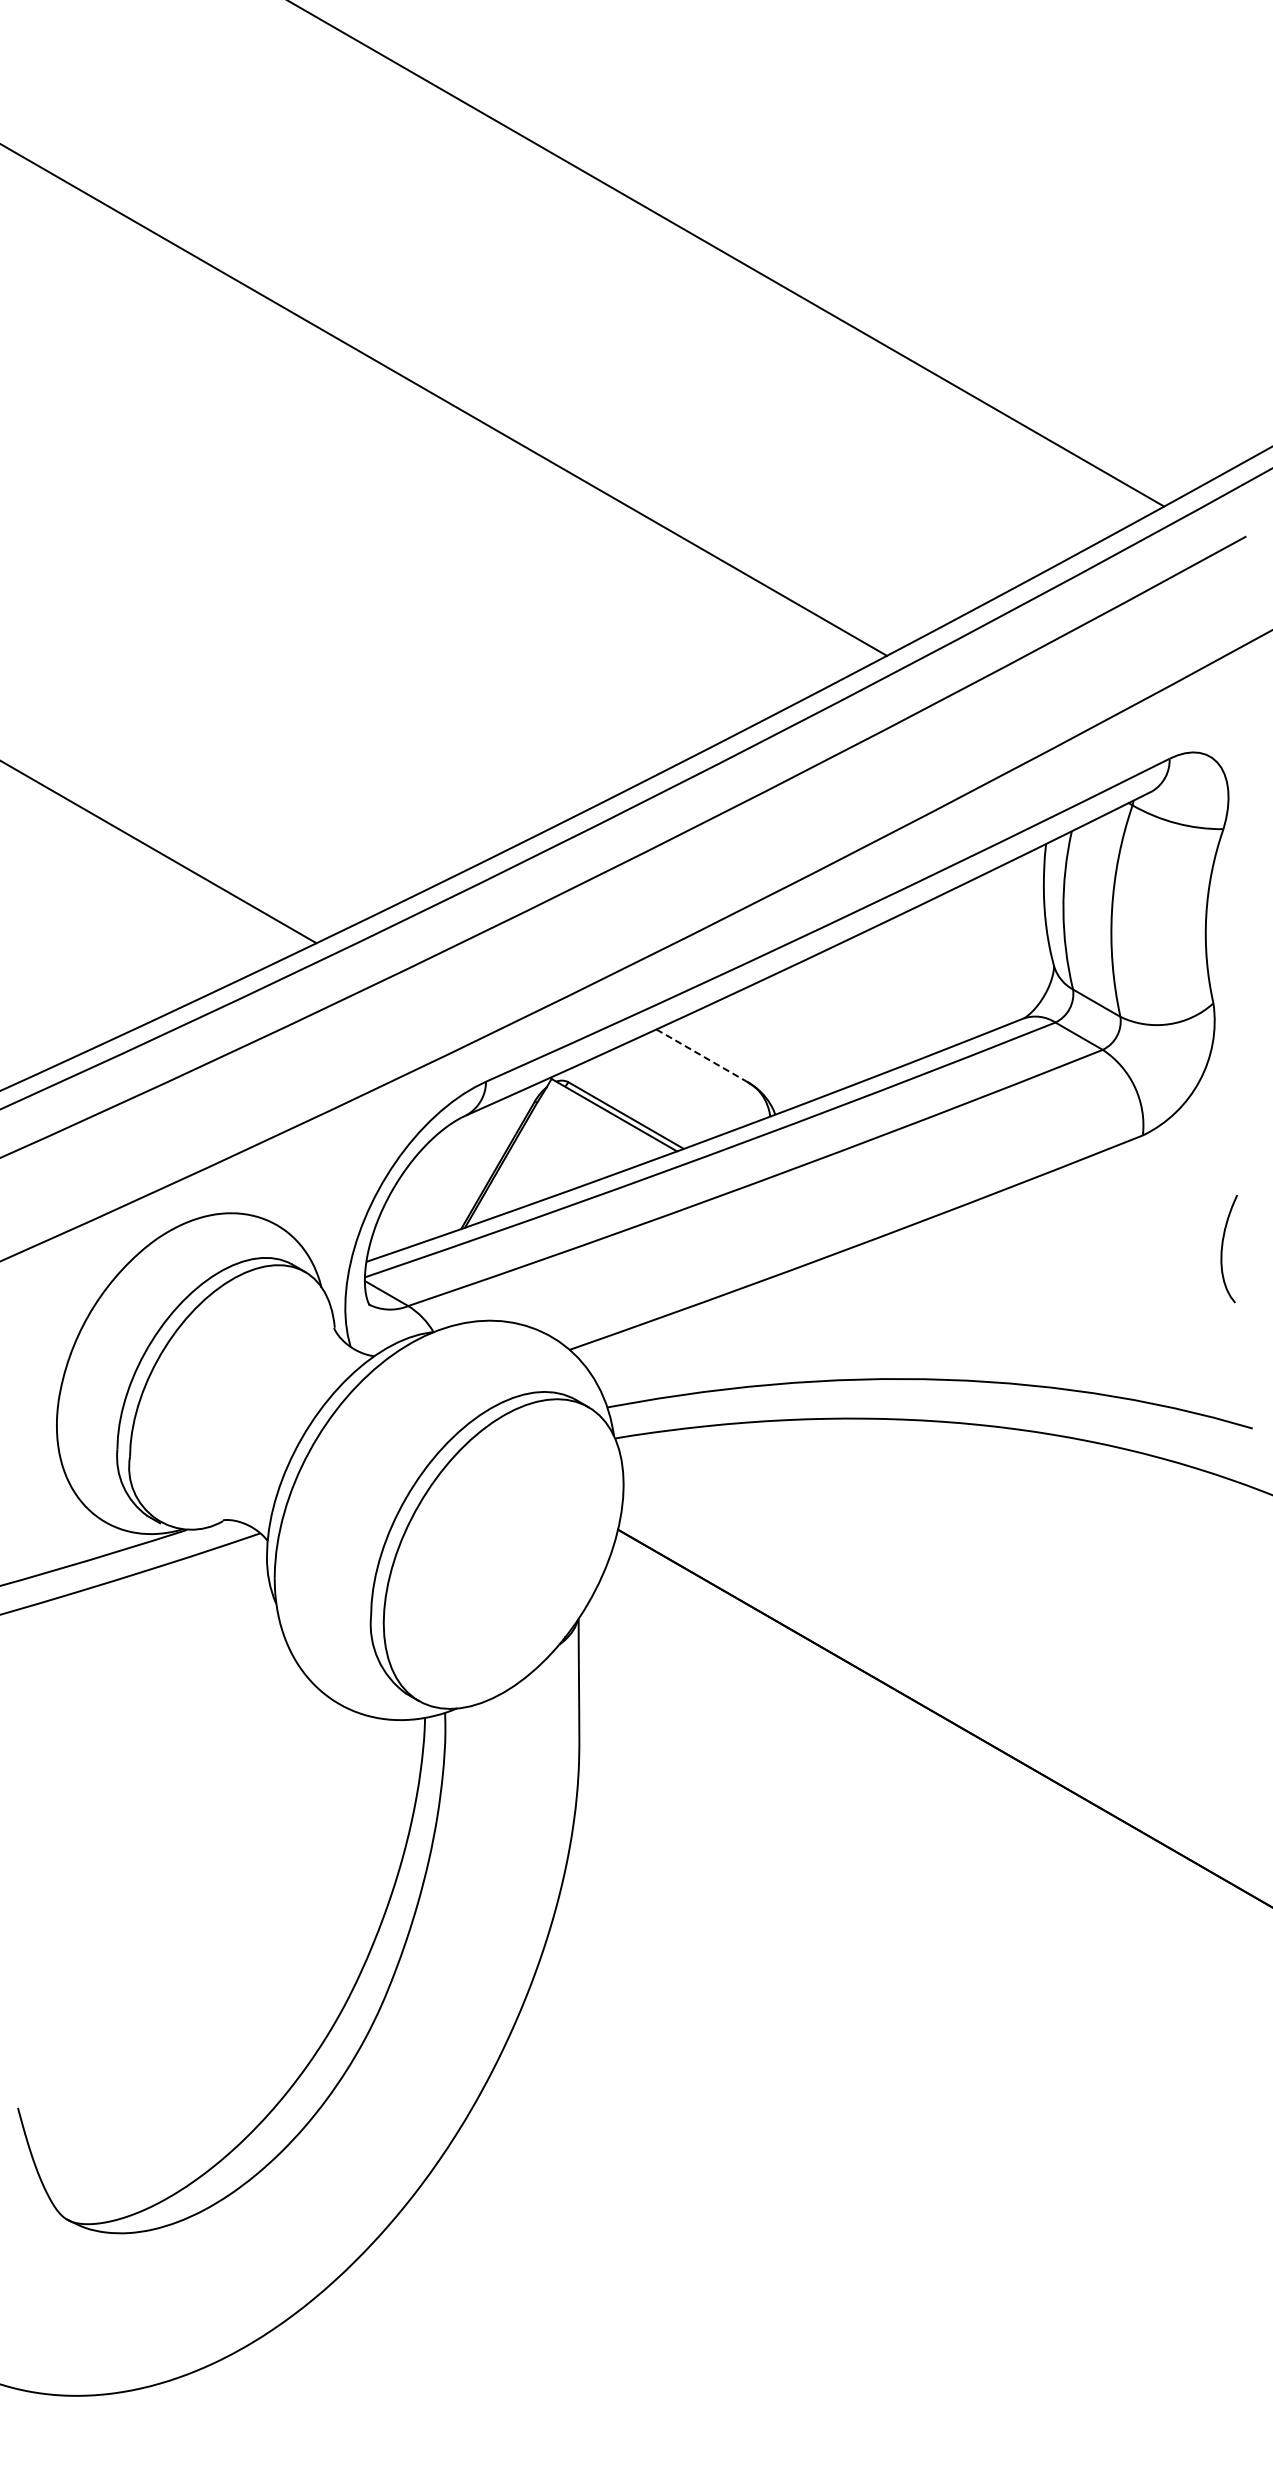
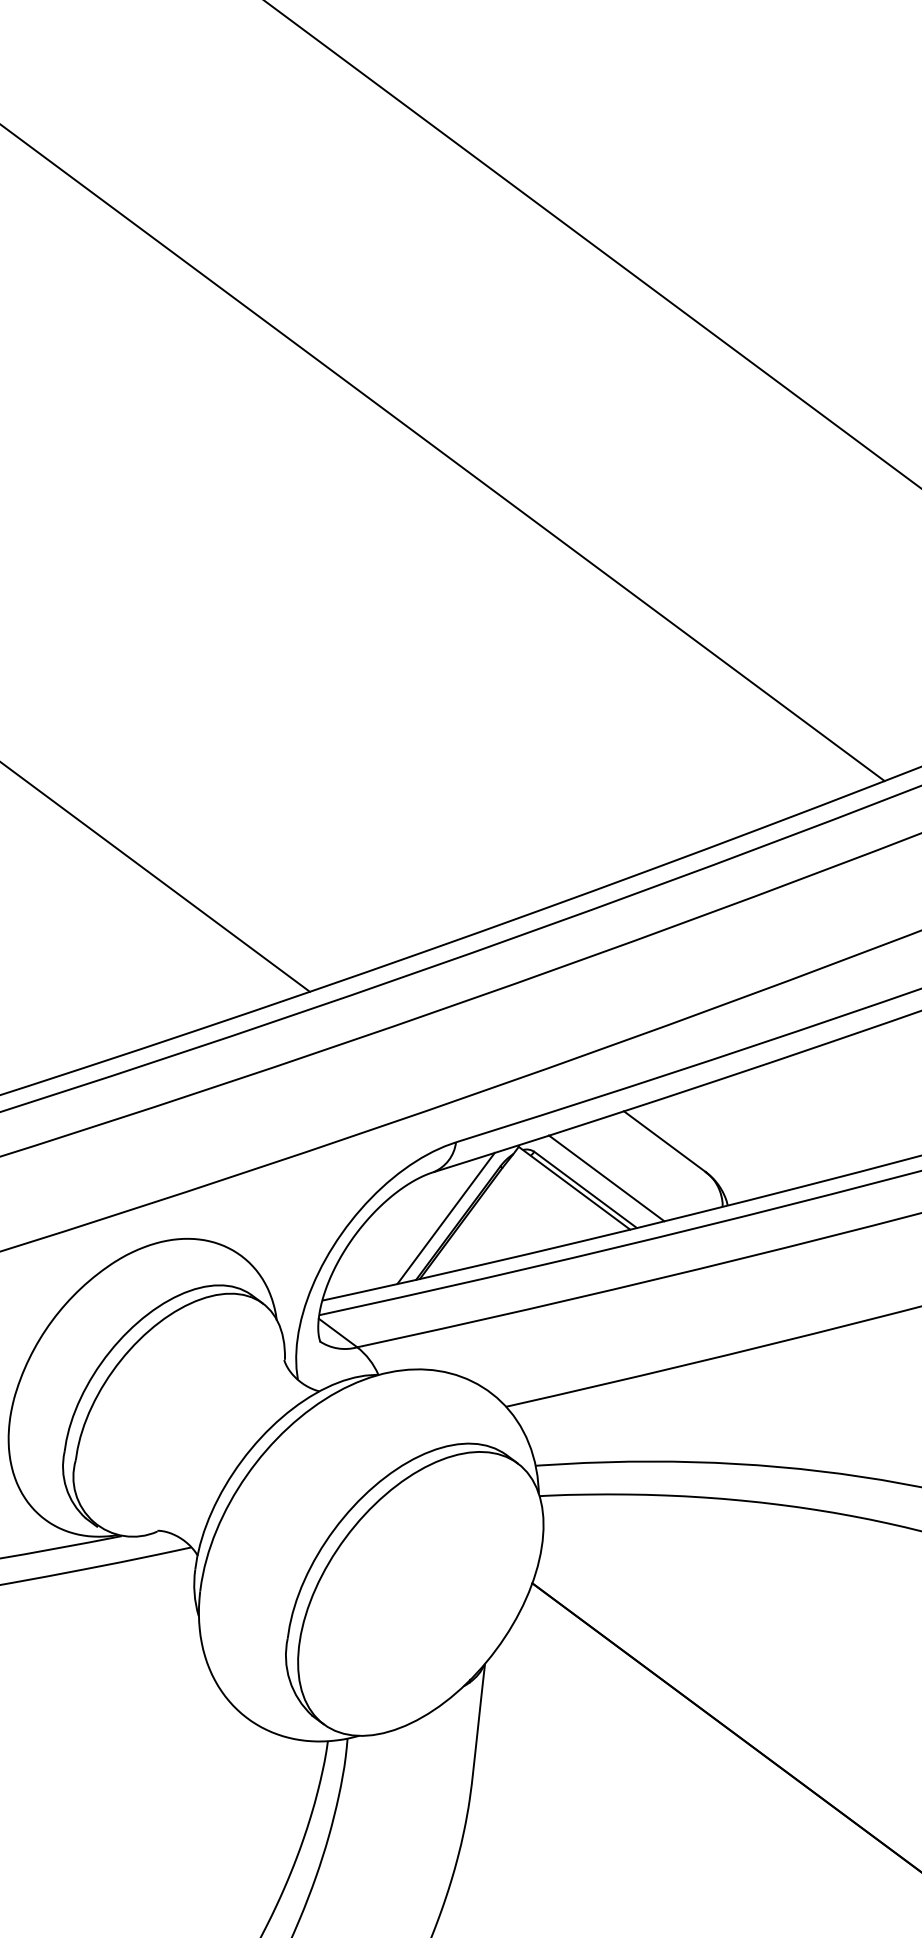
line: (702, 1056) -> (664, 1142), dashed -> solid
line: (646, 1100) -> (606, 1177), added
line: (484, 1161) -> (445, 1218), added

